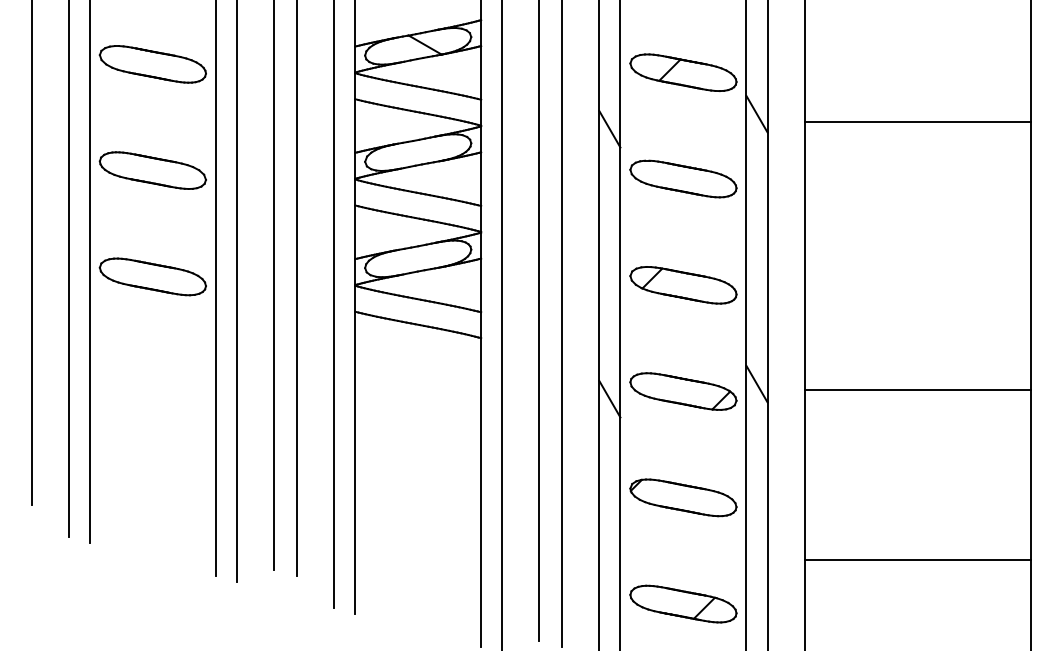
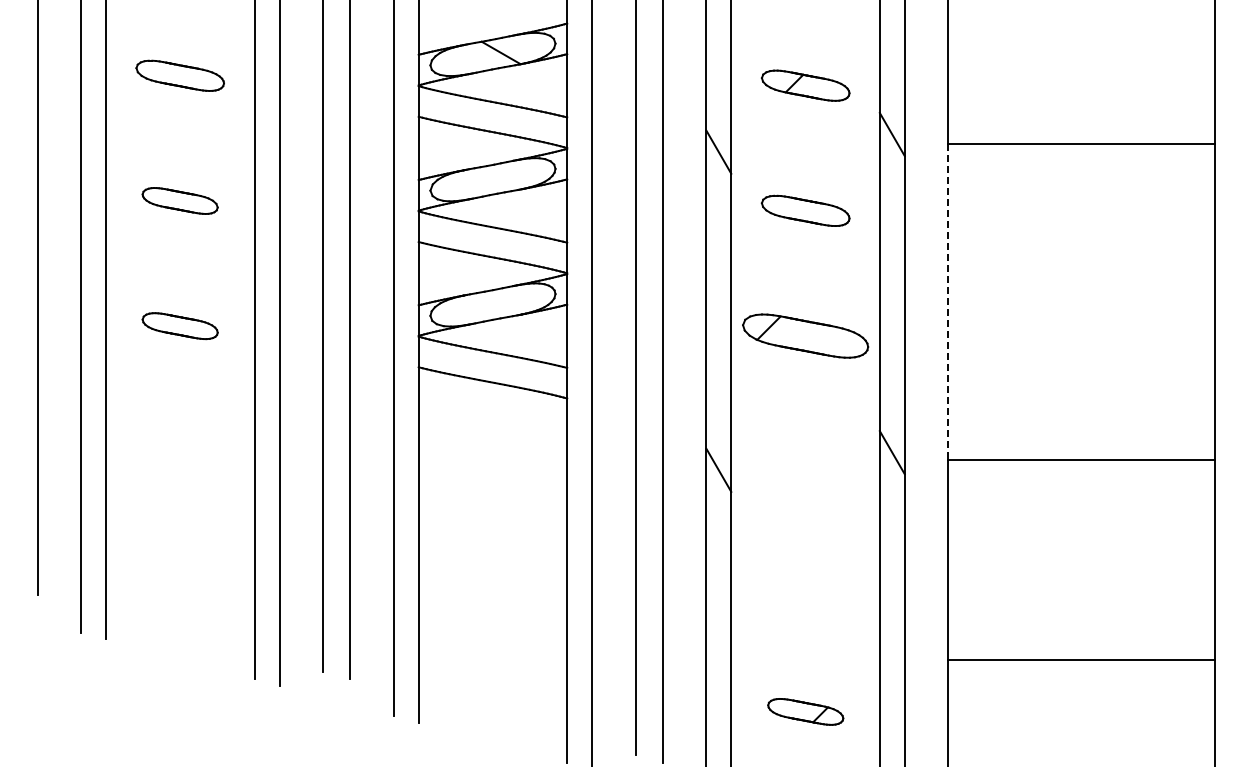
part: (152, 64) -> (179, 75), size x0.7
part: (683, 72) -> (805, 85), size x0.7
part: (152, 170) -> (179, 200), size x0.6
part: (683, 178) -> (805, 210), size x0.7
line: (804, 256) -> (948, 302), solid -> dashed
part: (152, 276) -> (179, 325), size x0.6
part: (683, 390) -> (805, 460), removed
part: (683, 497) -> (805, 586), removed
part: (683, 603) -> (805, 711), size x0.6

